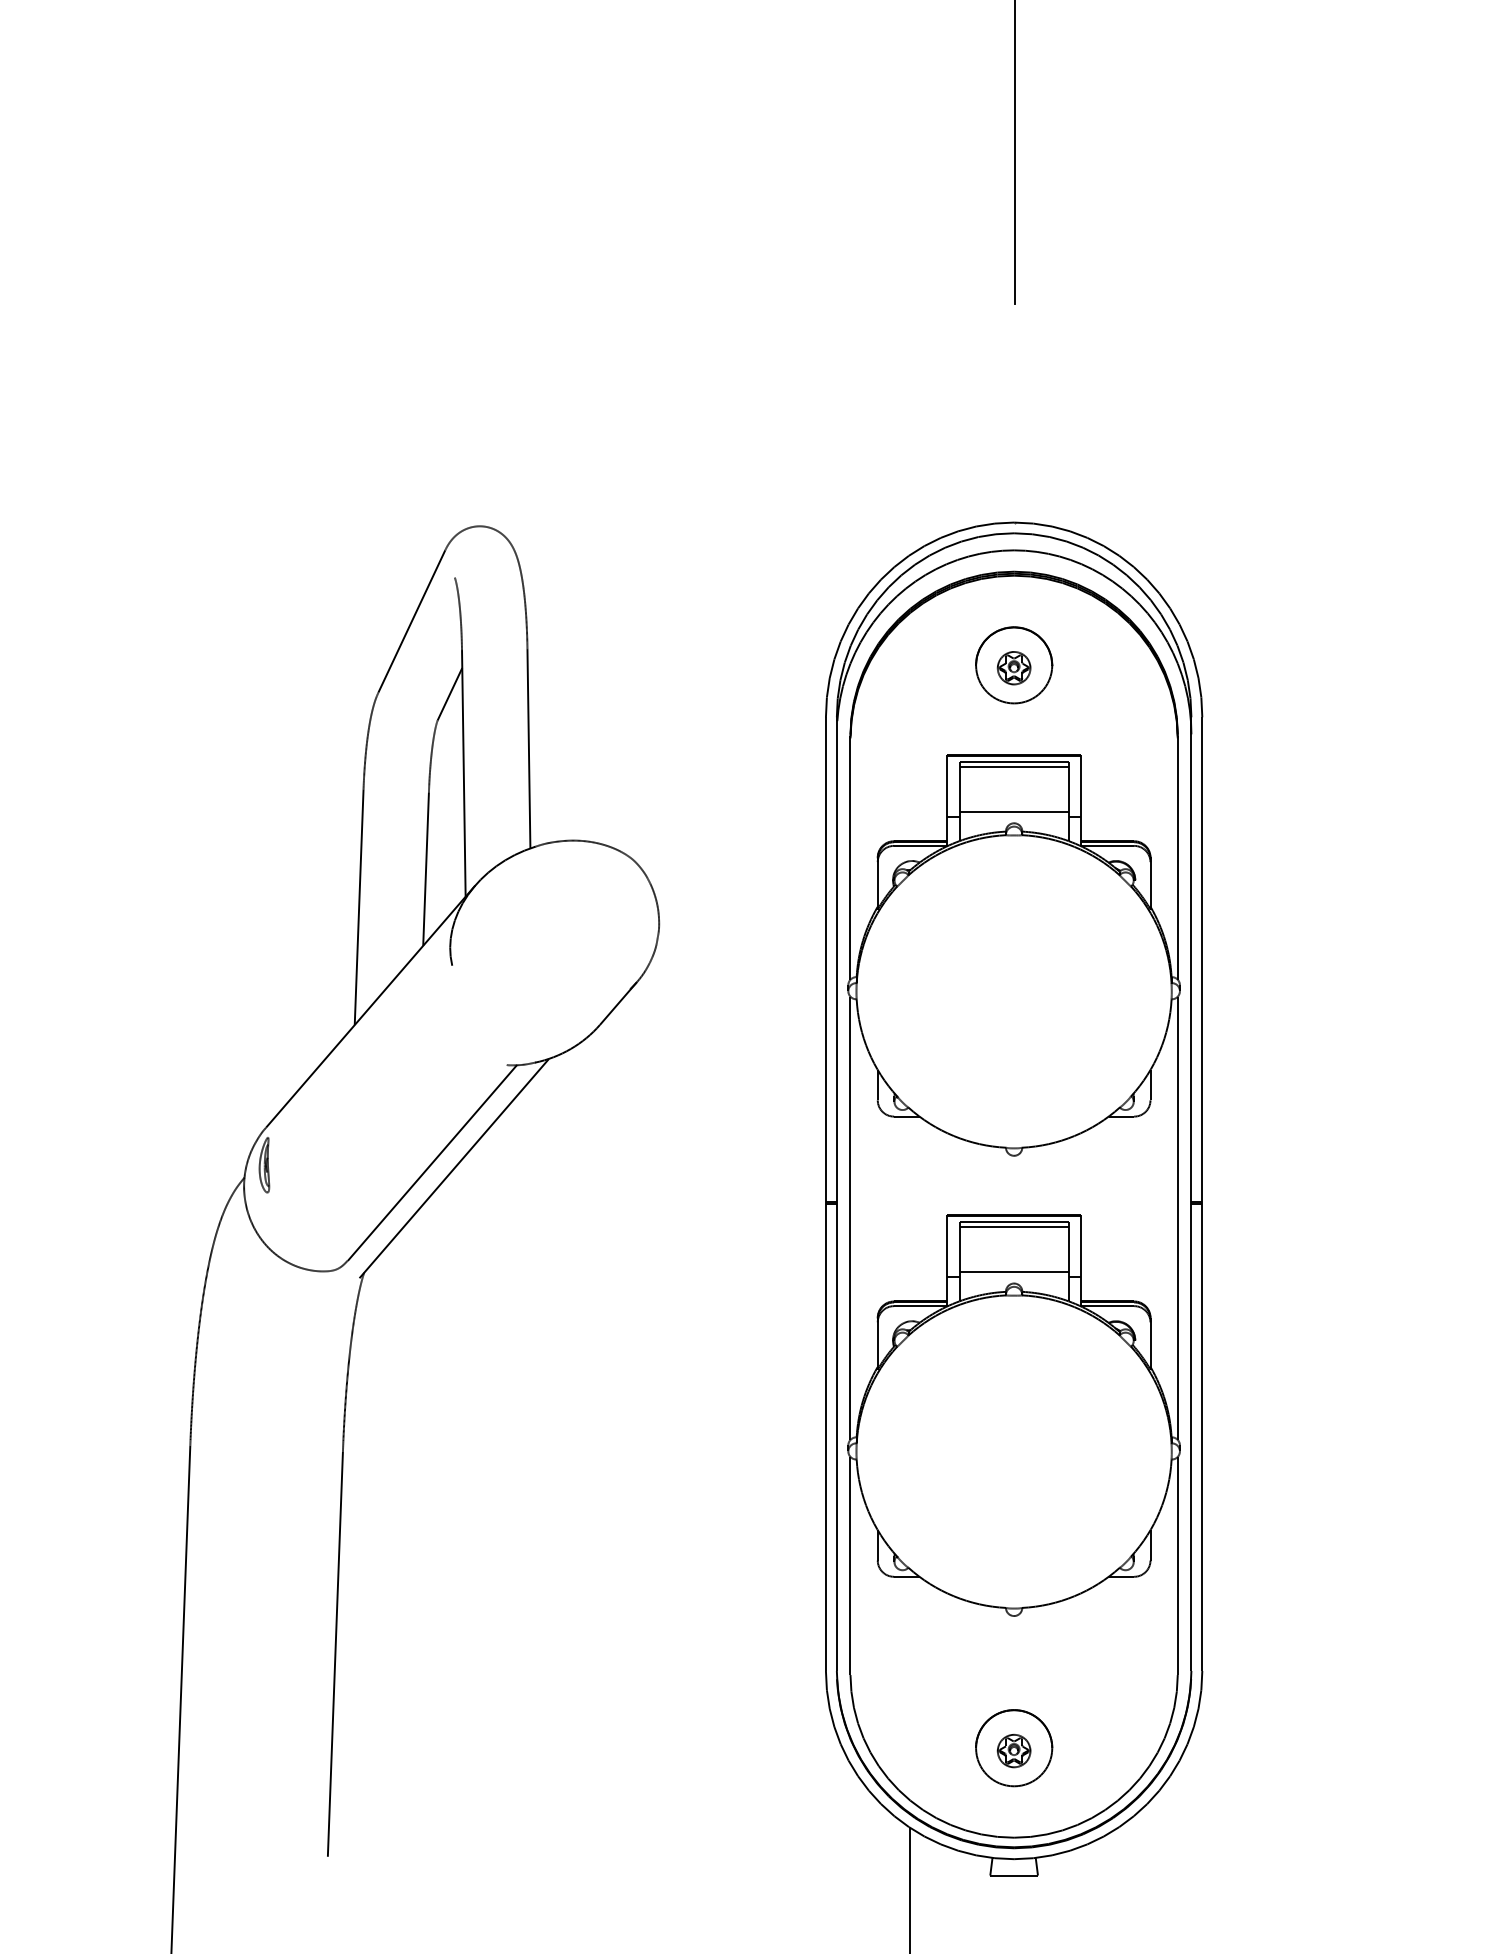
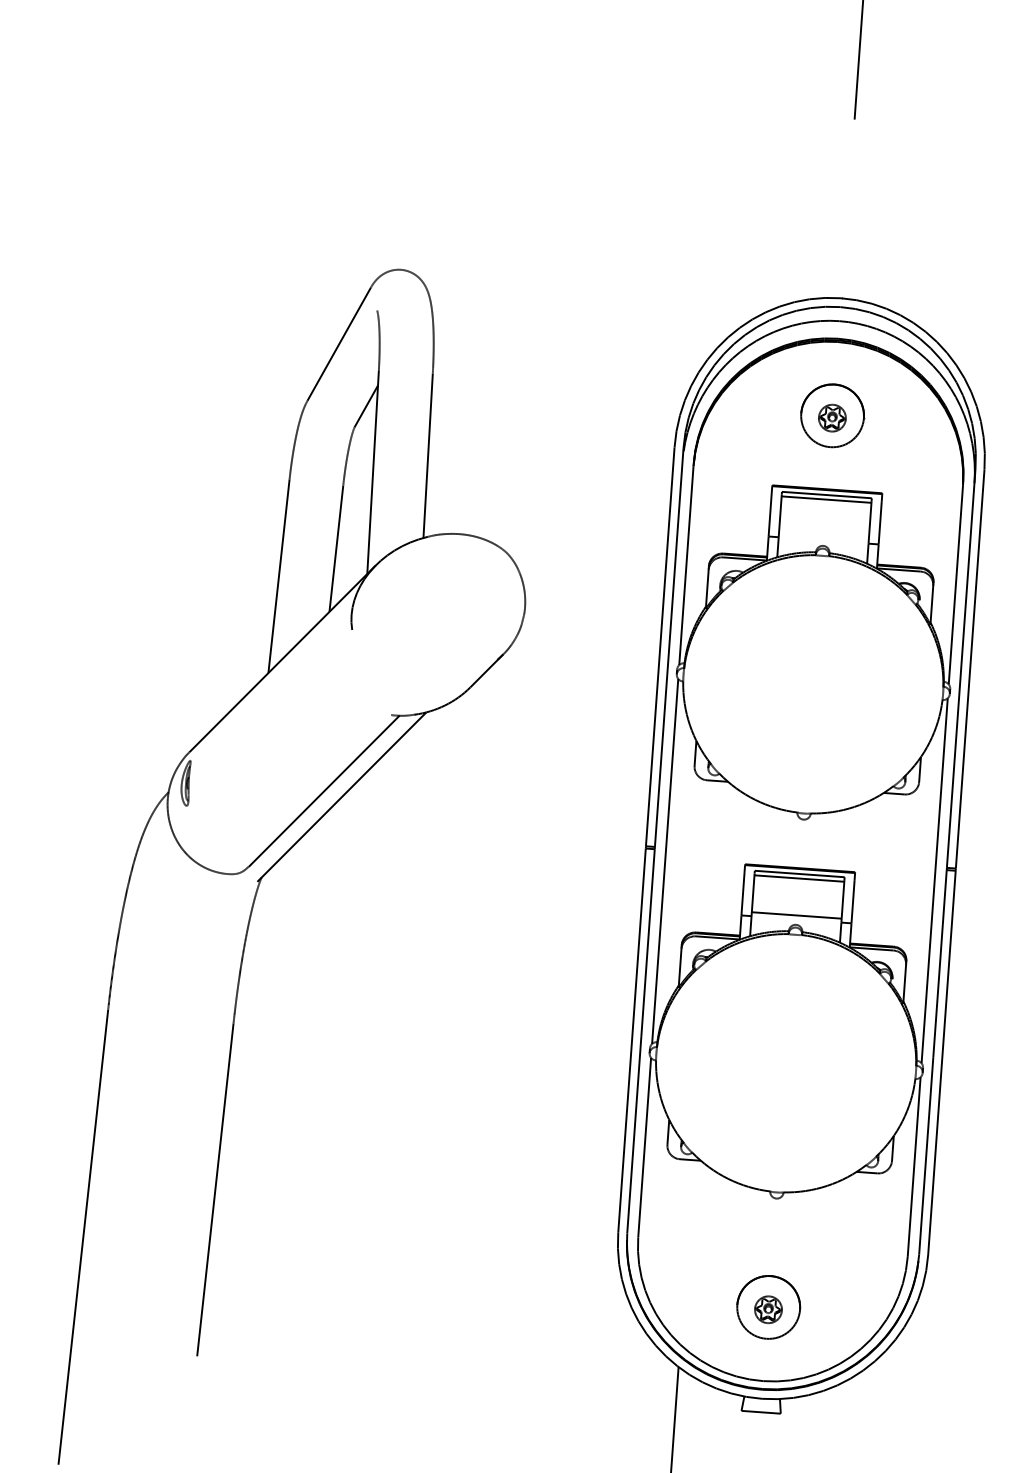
line: (1013, 811) -> (823, 536), removed

